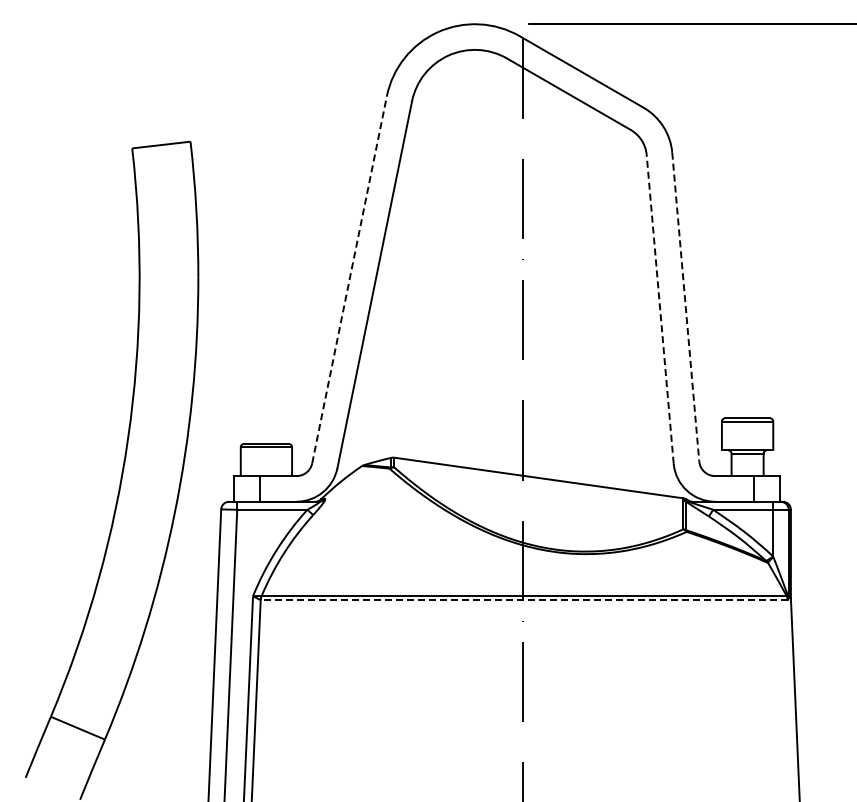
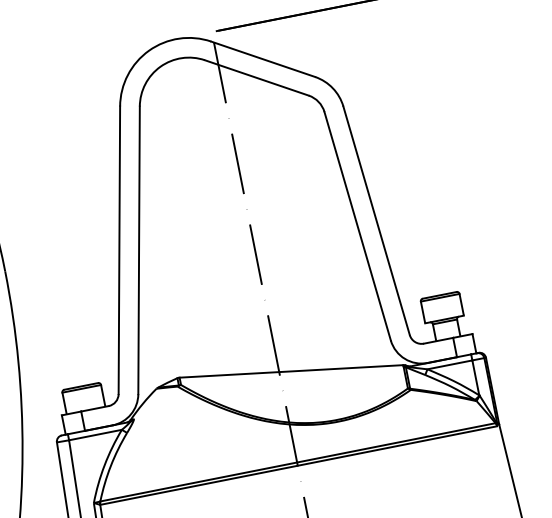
line: (349, 279) -> (119, 250), dashed -> solid
line: (685, 307) -> (376, 221), dashed -> solid
line: (660, 309) -> (357, 226), dashed -> solid
line: (523, 600) -> (298, 465), dashed -> solid

